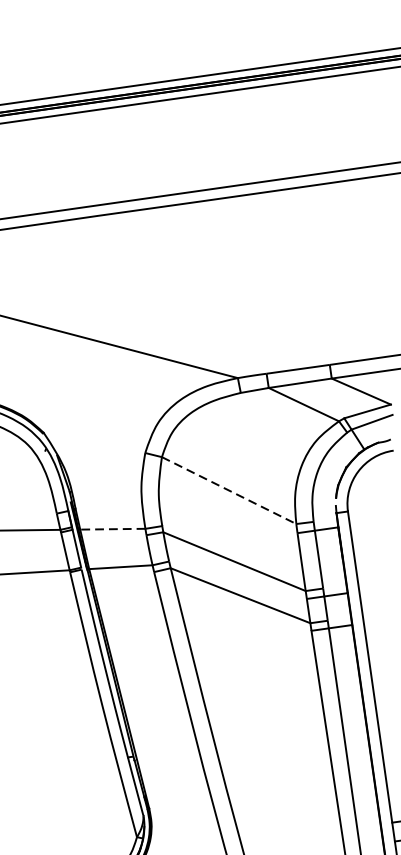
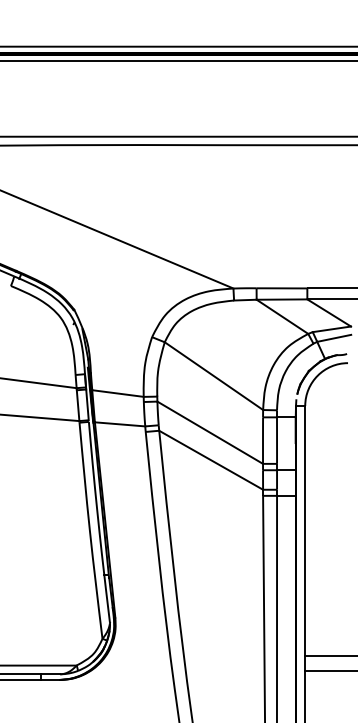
line: (228, 491) -> (213, 376), dashed -> solid
line: (112, 529) -> (117, 393), dashed -> solid

